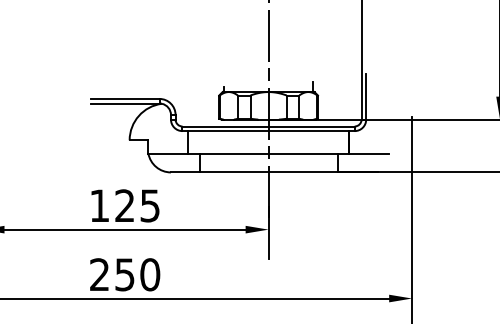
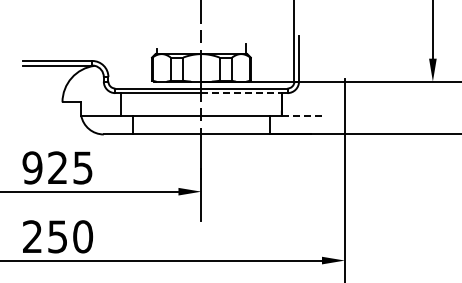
line: (309, 131) -> (242, 93), solid -> dashed
line: (369, 153) -> (302, 115), solid -> dashed
text: (99, 205) -> (32, 167), 125 -> 925

